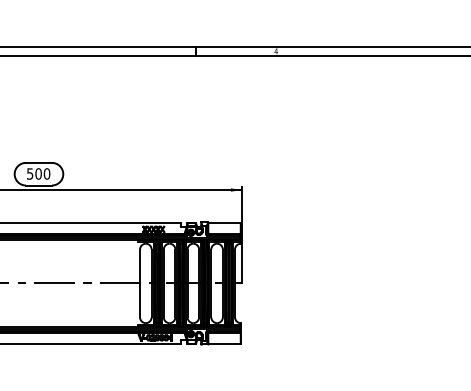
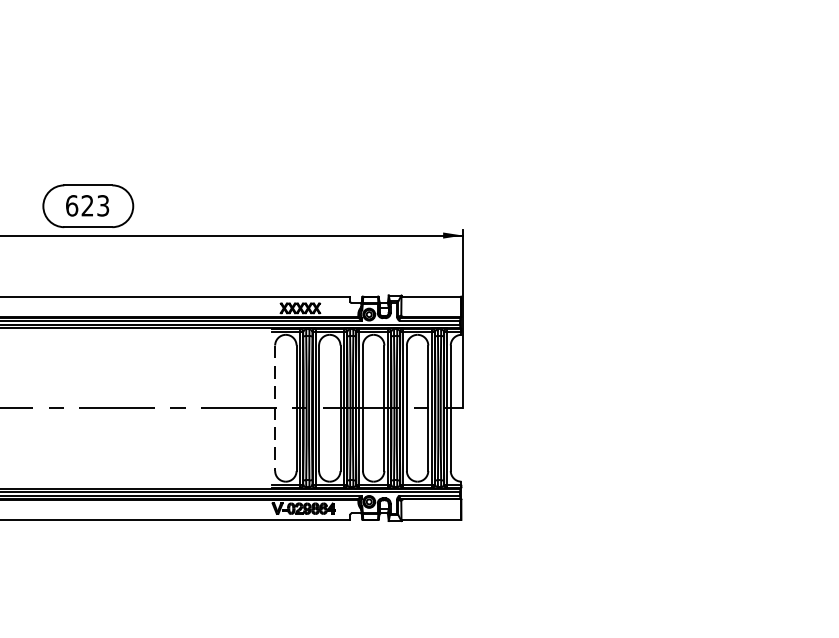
text: (38, 173) -> (87, 204), 500 -> 623
line: (140, 283) -> (275, 408), solid -> dashed

